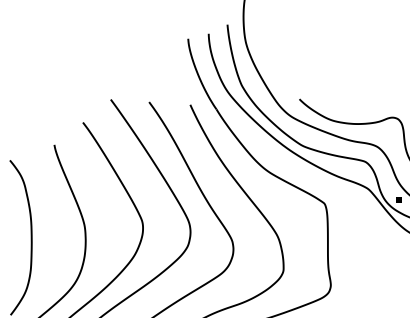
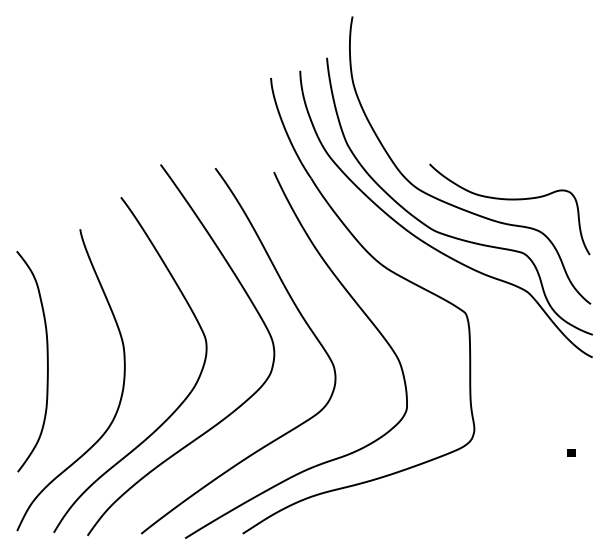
part: (398, 199) -> (571, 452), moved

